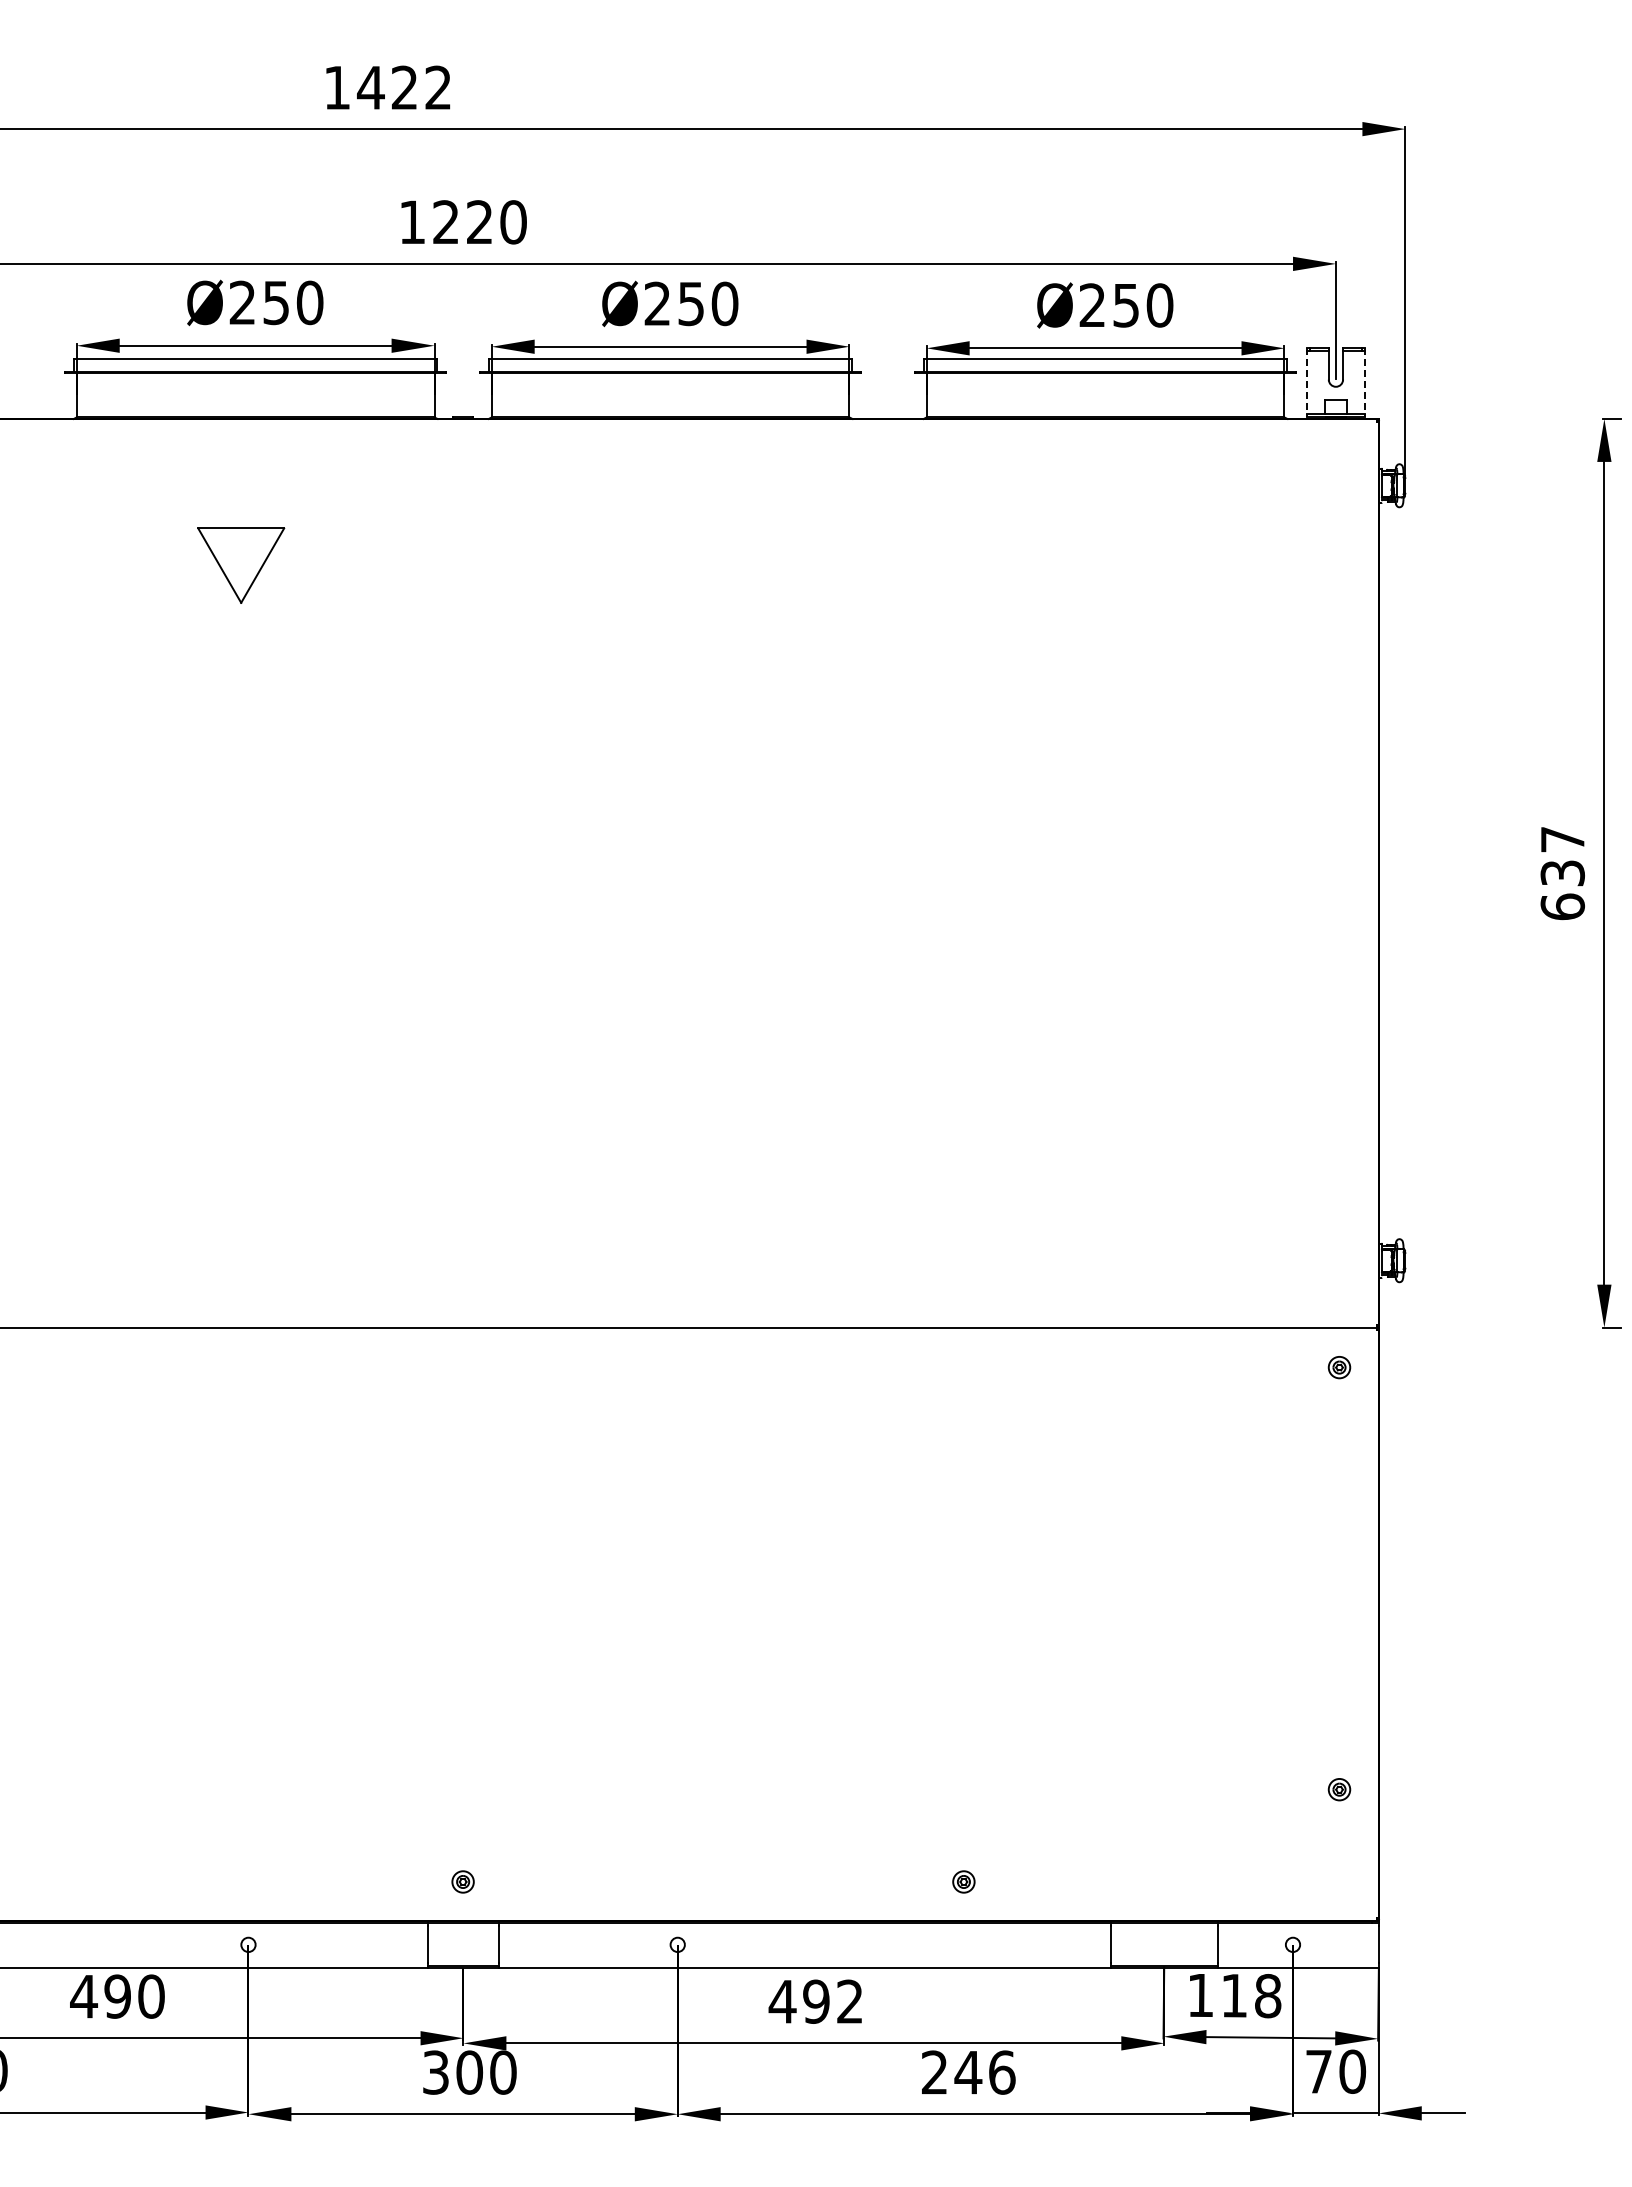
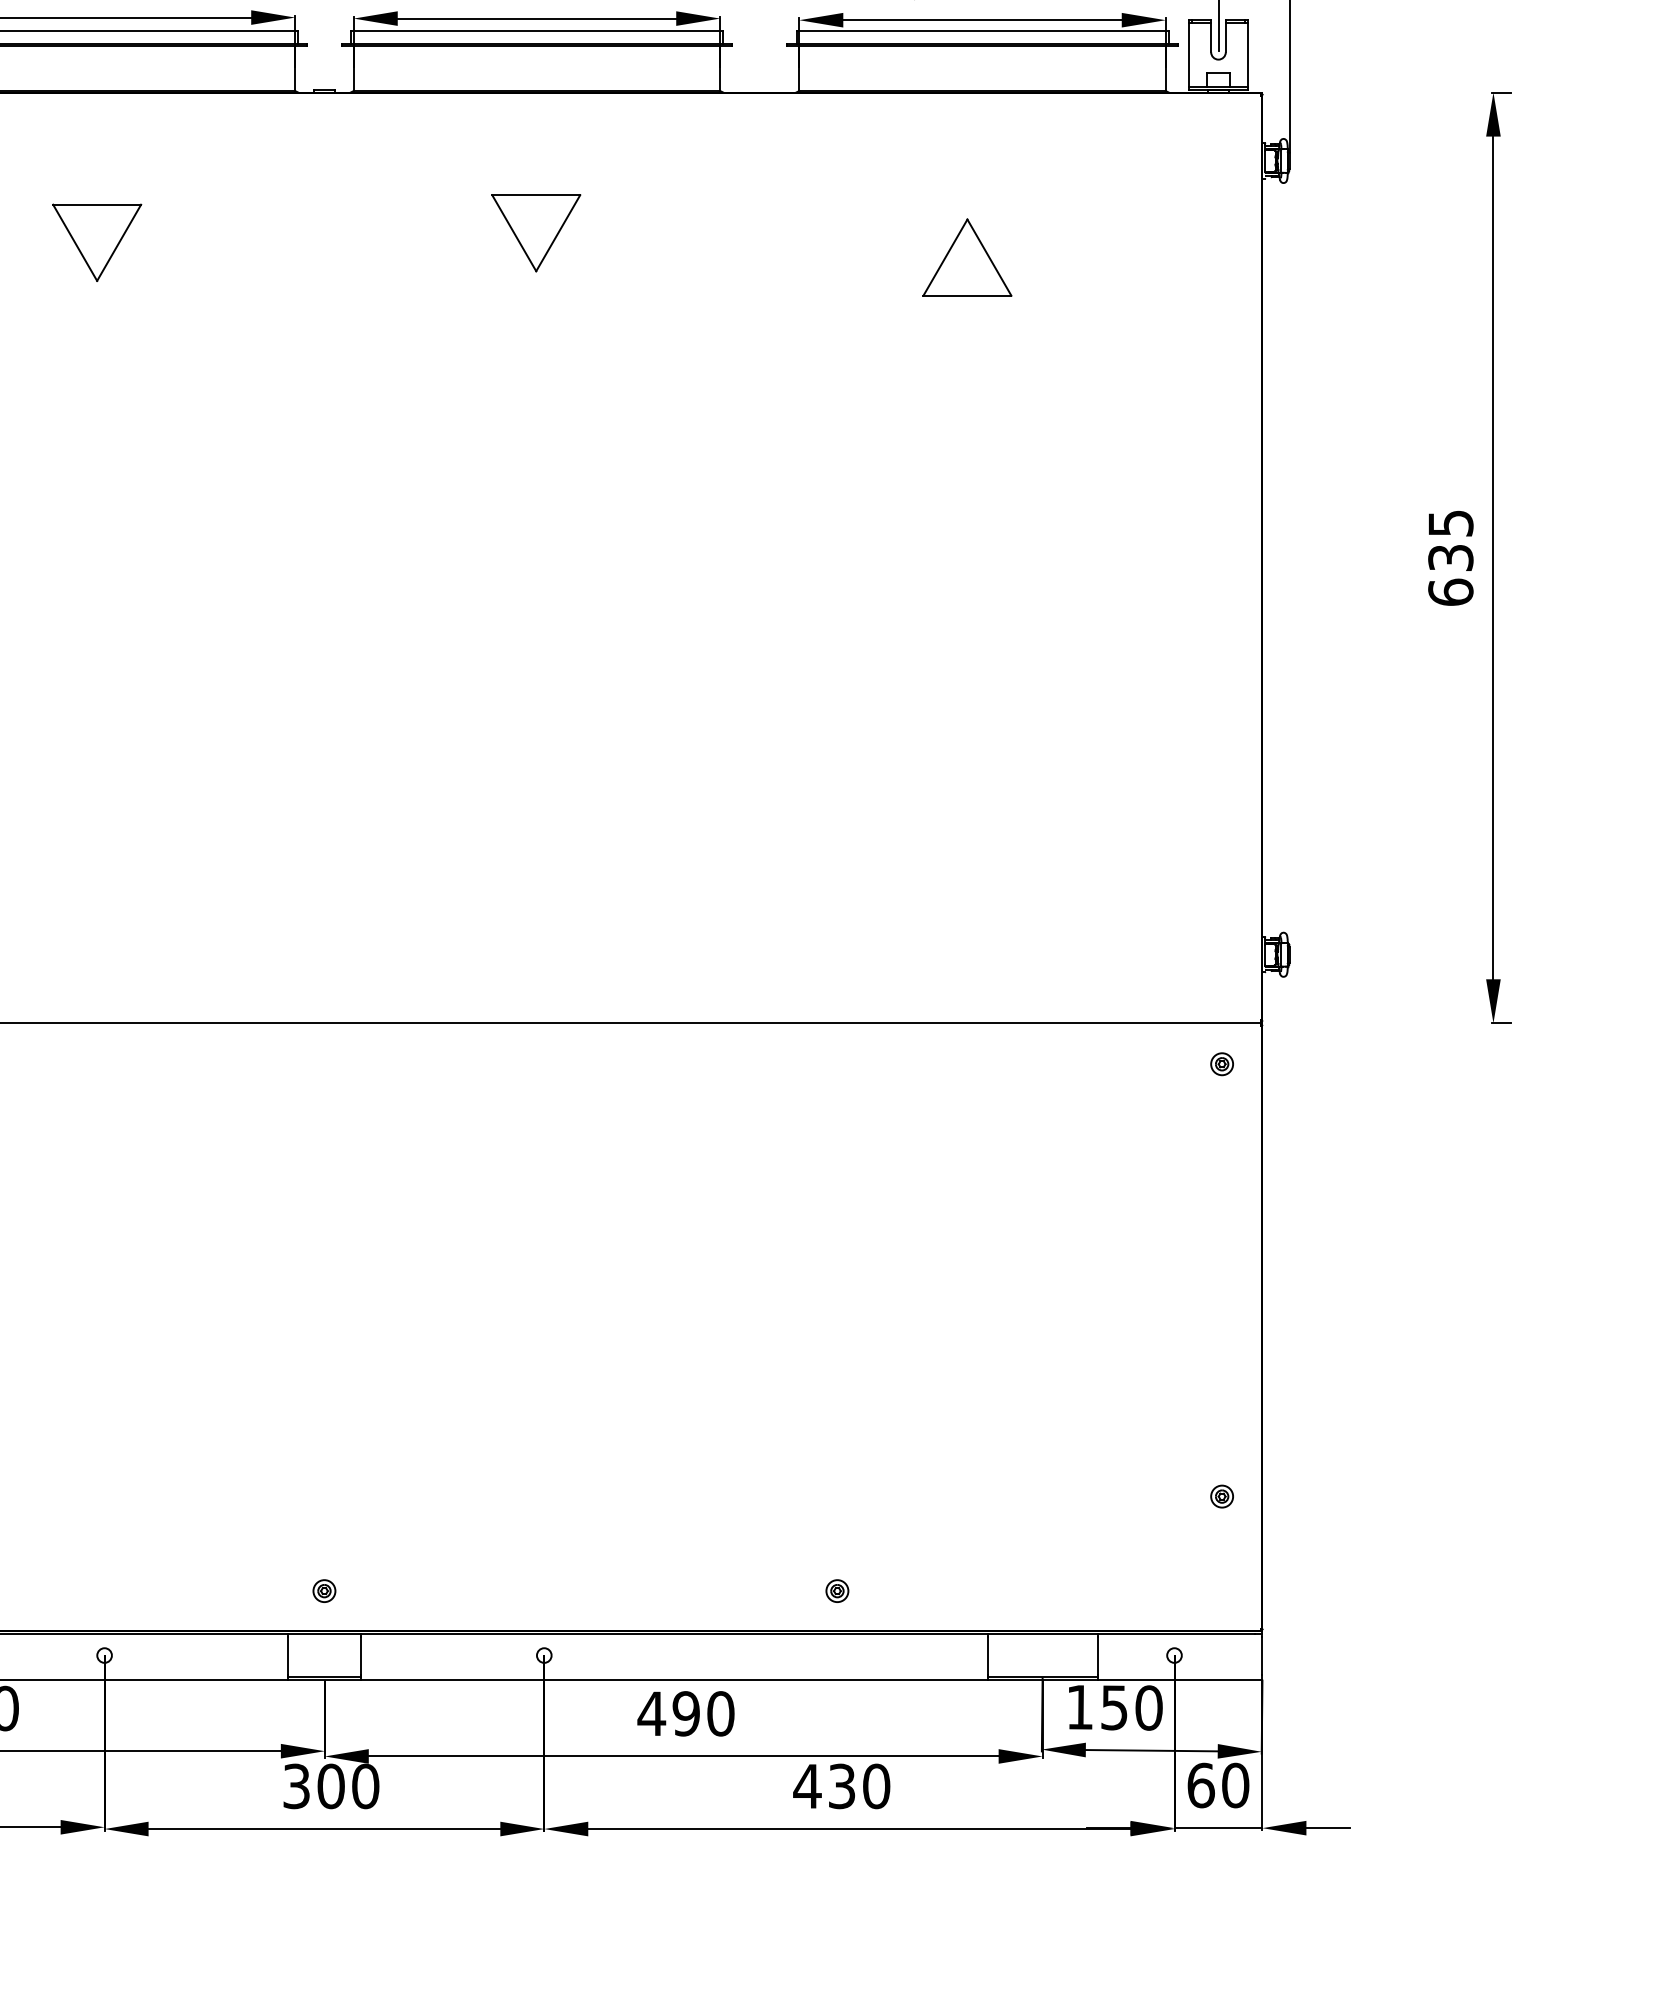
line: (1307, 383) -> (1189, 56), dashed -> solid
line: (1364, 383) -> (1247, 56), dashed -> solid
part: (669, 556) -> (535, 233), added
part: (1090, 579) -> (967, 257), added
text: (1563, 839) -> (1451, 523), 637 -> 635
text: (1251, 1996) -> (1131, 1708), 118 -> 150
text: (850, 2001) -> (721, 1713), 492 -> 490
text: (1319, 2071) -> (1201, 1785), 70 -> 60
text: (967, 2072) -> (841, 1786), 246 -> 430

